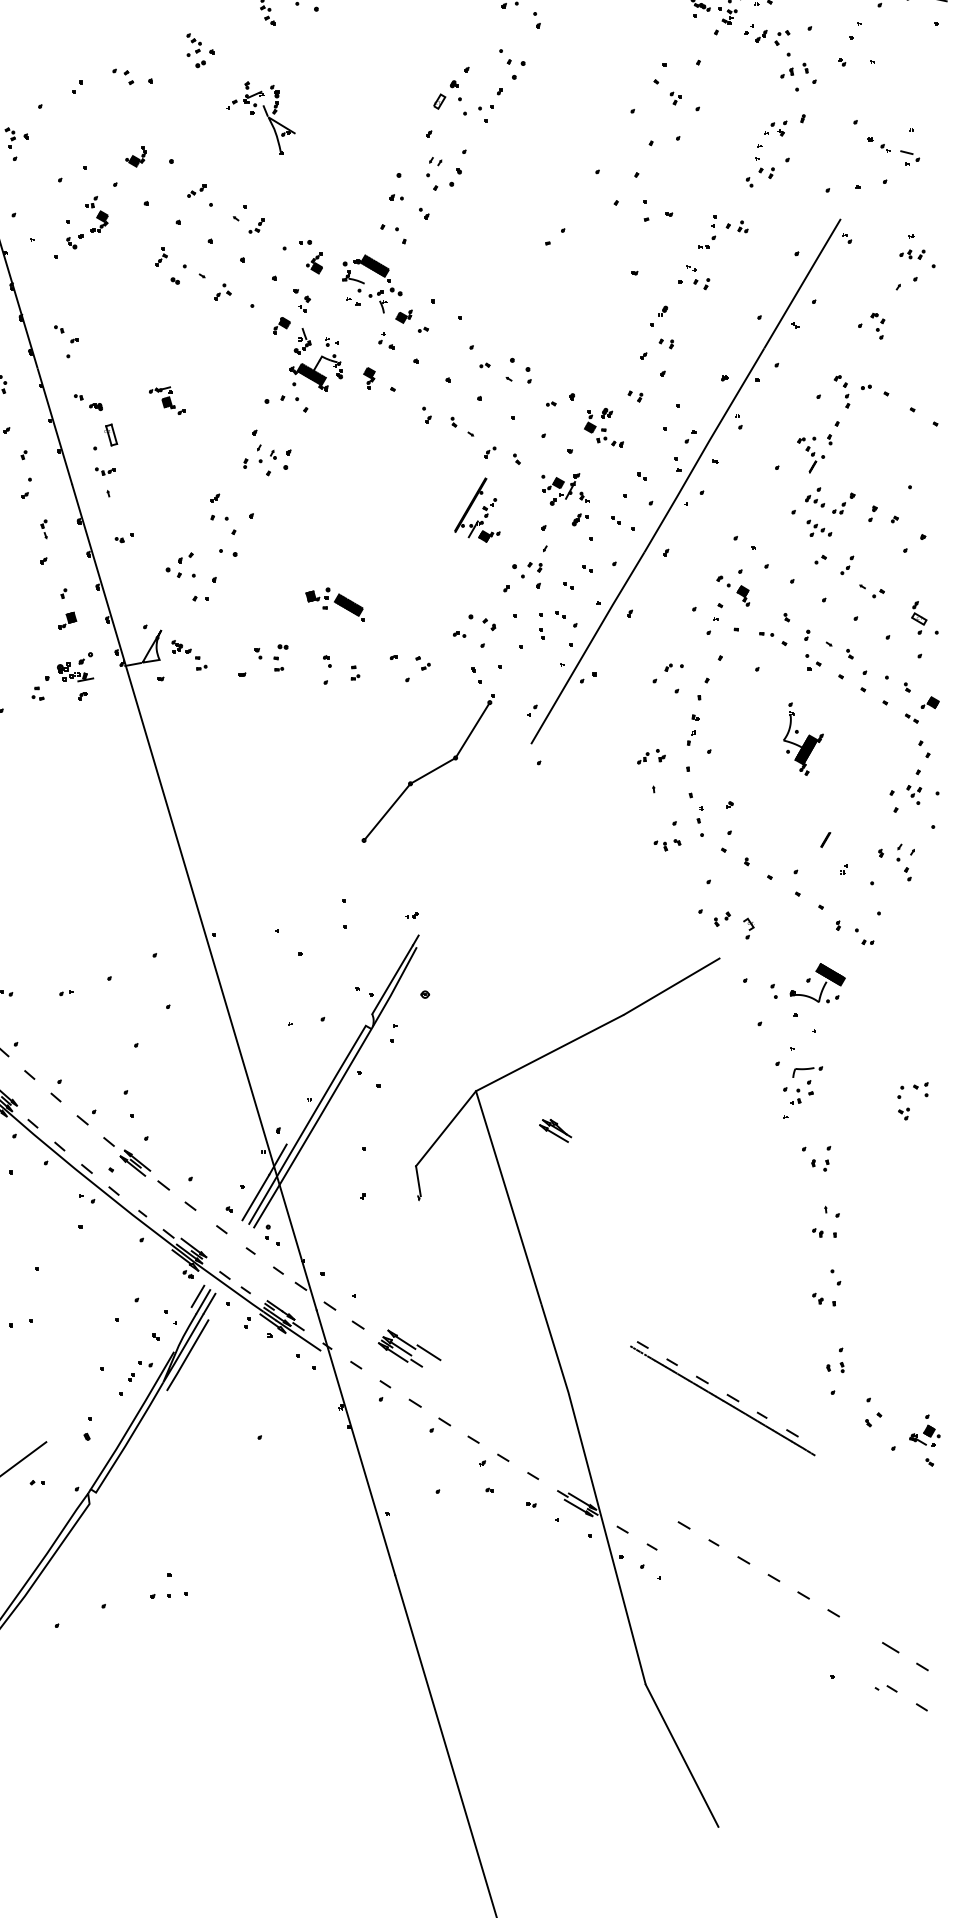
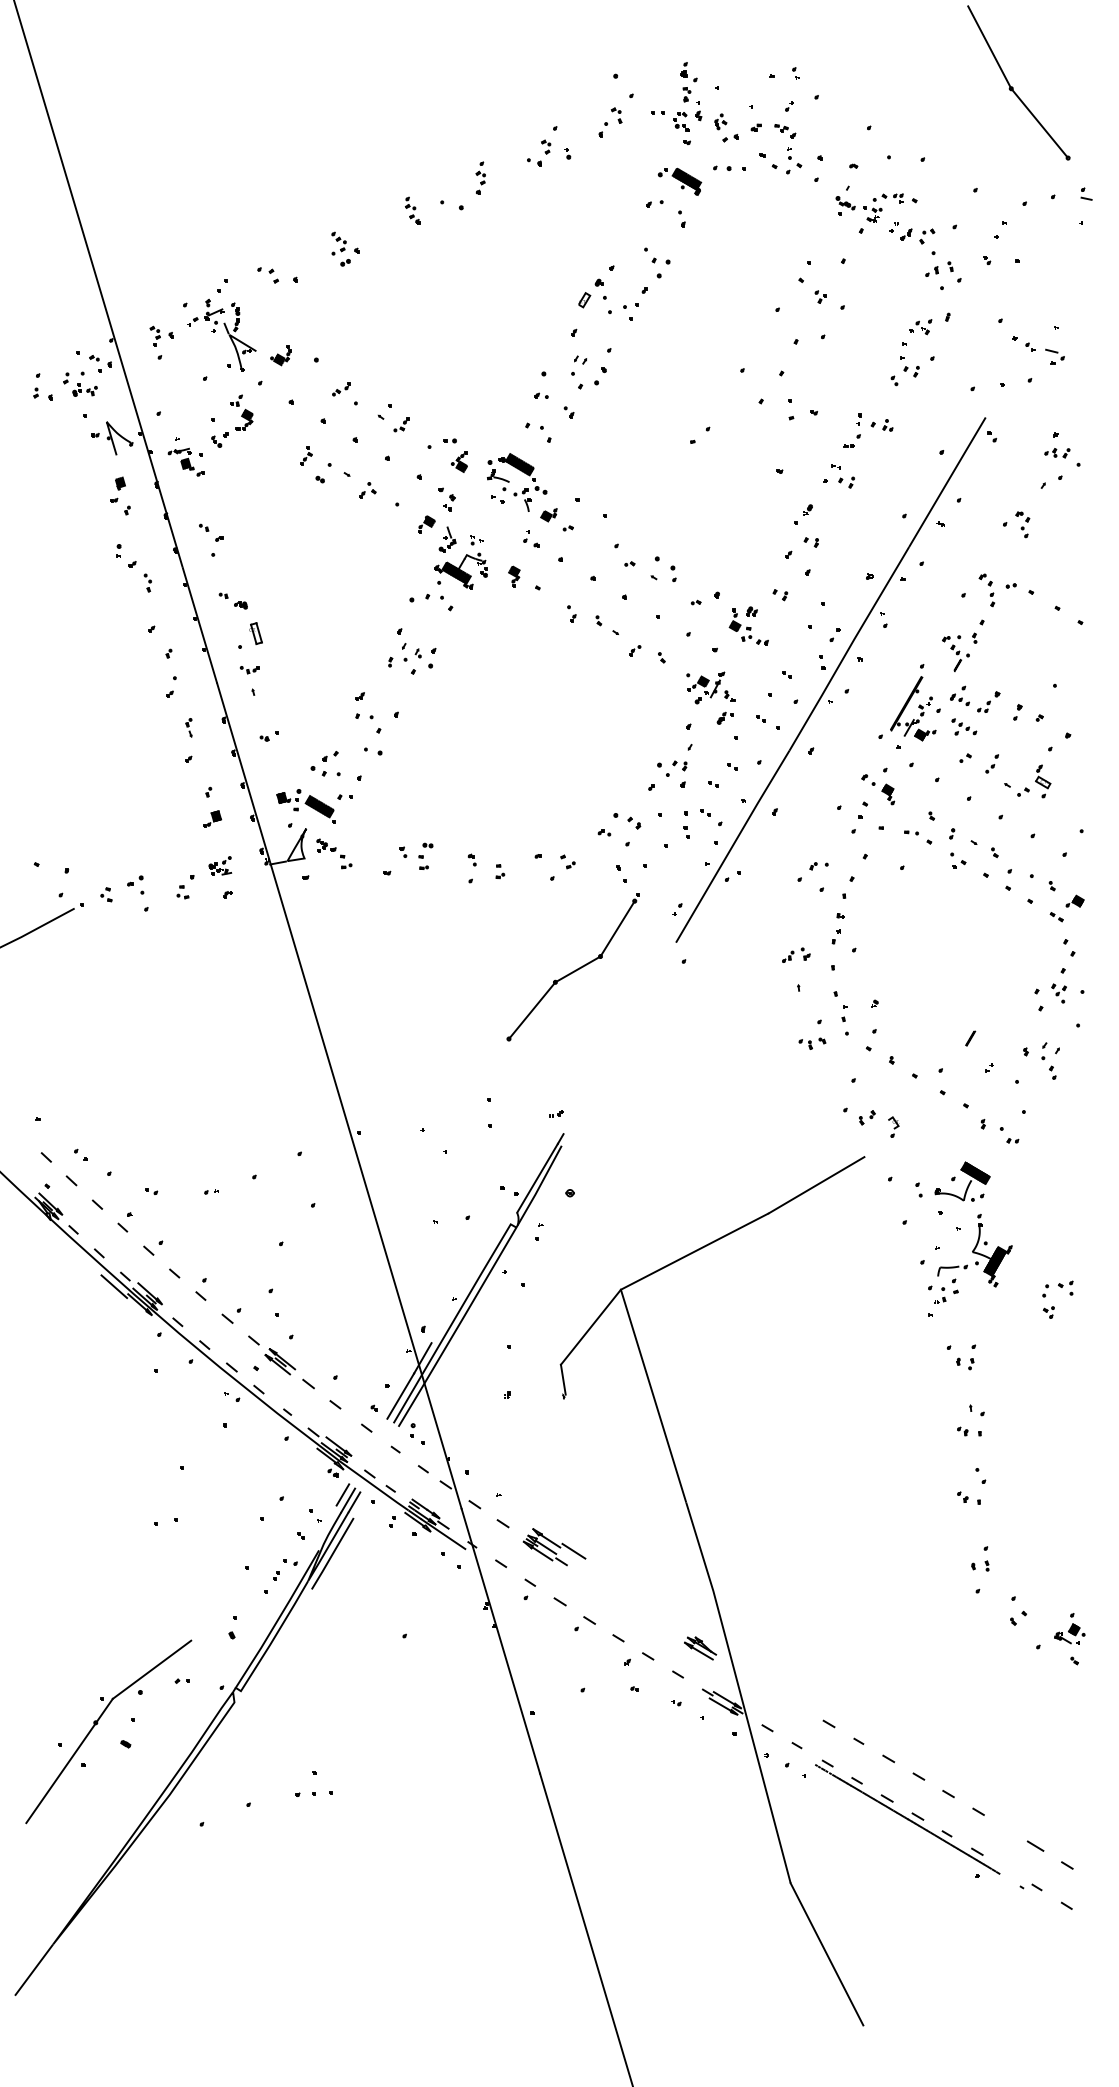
part: (260, 116) -> (221, 334), moved
part: (166, 399) -> (185, 461), moved
part: (477, 509) -> (913, 708), moved
part: (334, 604) -> (305, 806), moved
part: (919, 617) -> (1043, 781), moved
part: (75, 666) -> (220, 865), size x0.62
part: (803, 738) -> (992, 1250), moved
part: (555, 1130) -> (700, 1648), moved
part: (722, 1397) -> (907, 1816), moved

